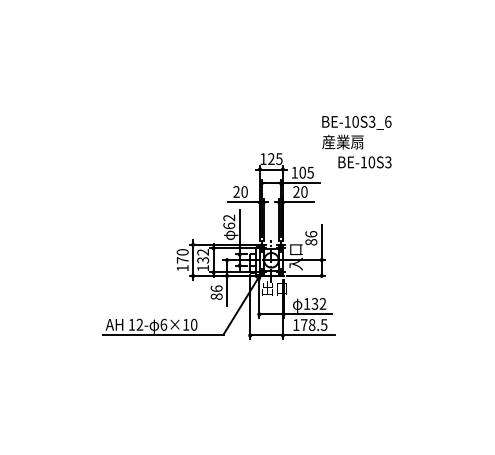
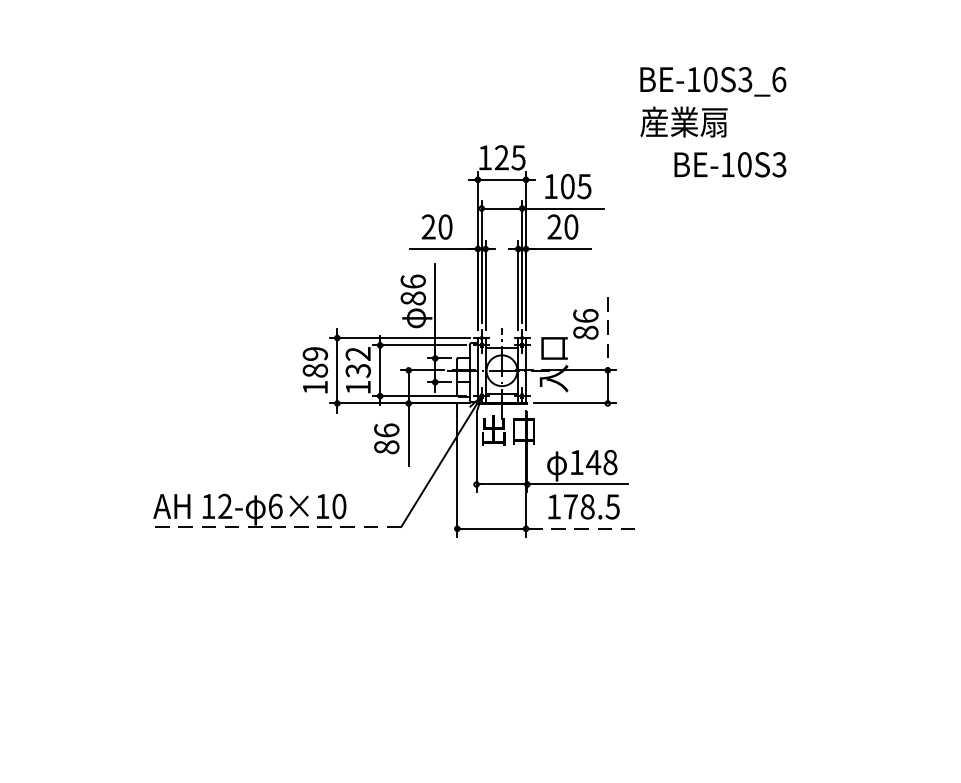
text: (356, 142) -> (712, 122), moved
text: (229, 221) -> (413, 289), 62 -> 86
line: (321, 243) -> (607, 335), solid -> dashed
text: (182, 256) -> (314, 362), 170 -> 189
text: (318, 303) -> (600, 461), 132 -> 148
line: (162, 334) -> (272, 526), solid -> dashed
line: (308, 335) -> (579, 528), solid -> dashed

